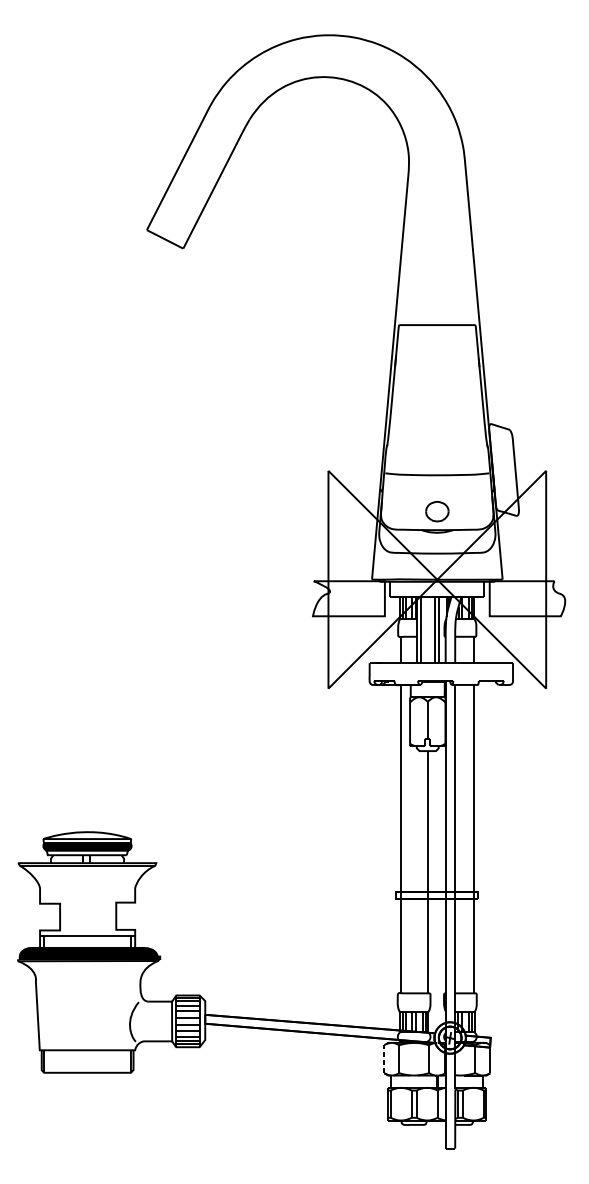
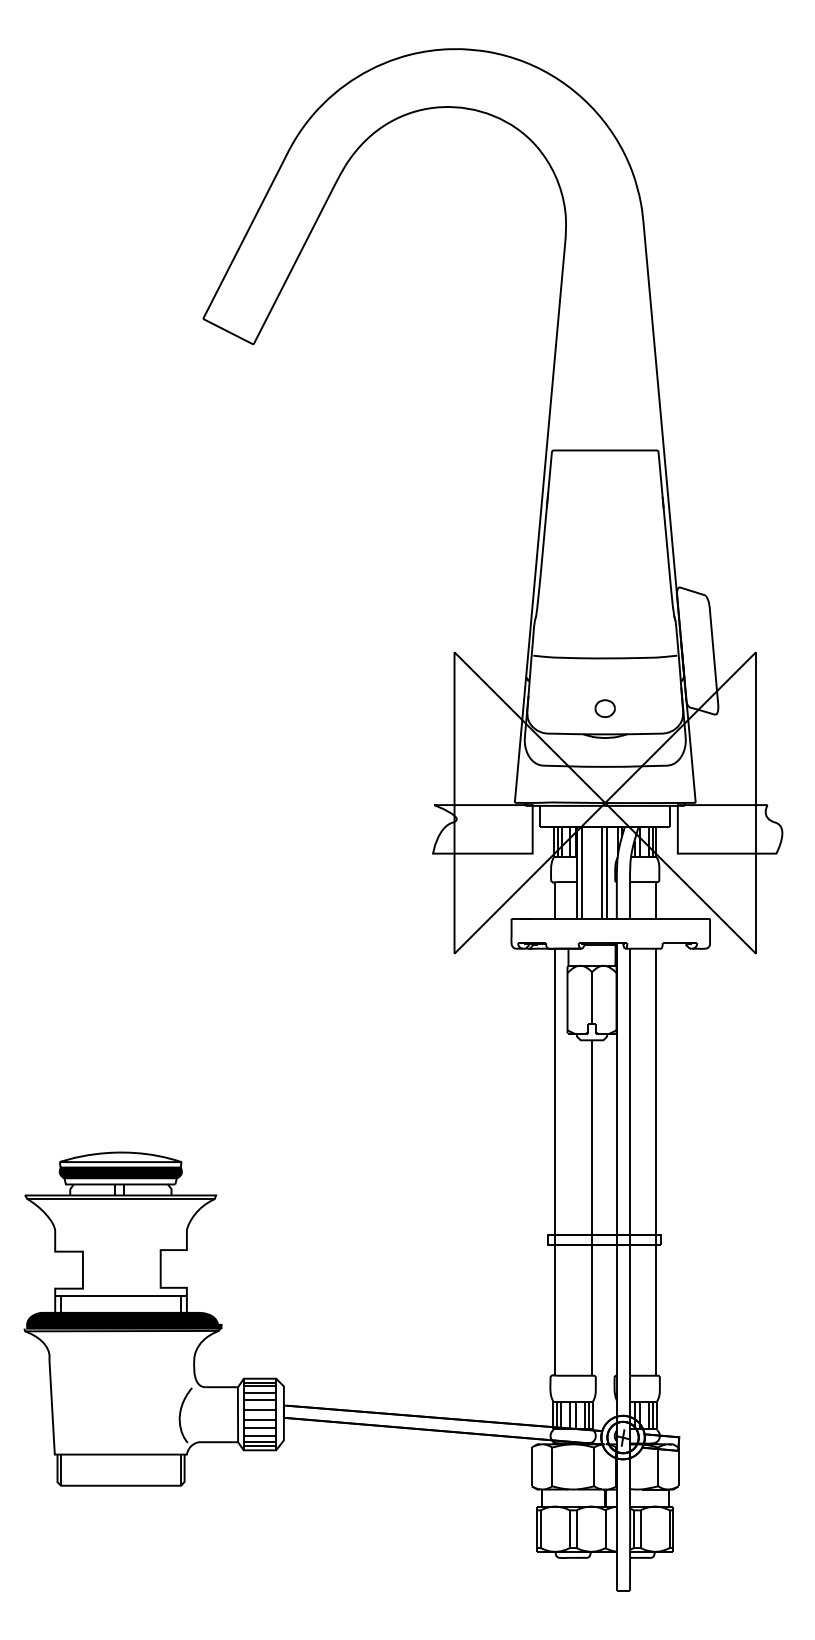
part: (436, 511) -> (604, 708), size x0.62
line: (384, 1058) -> (531, 1466), dashed -> solid

